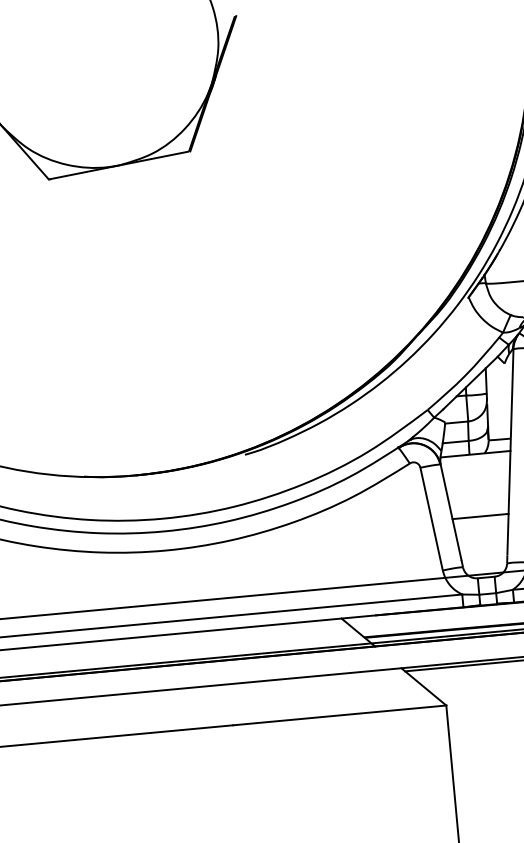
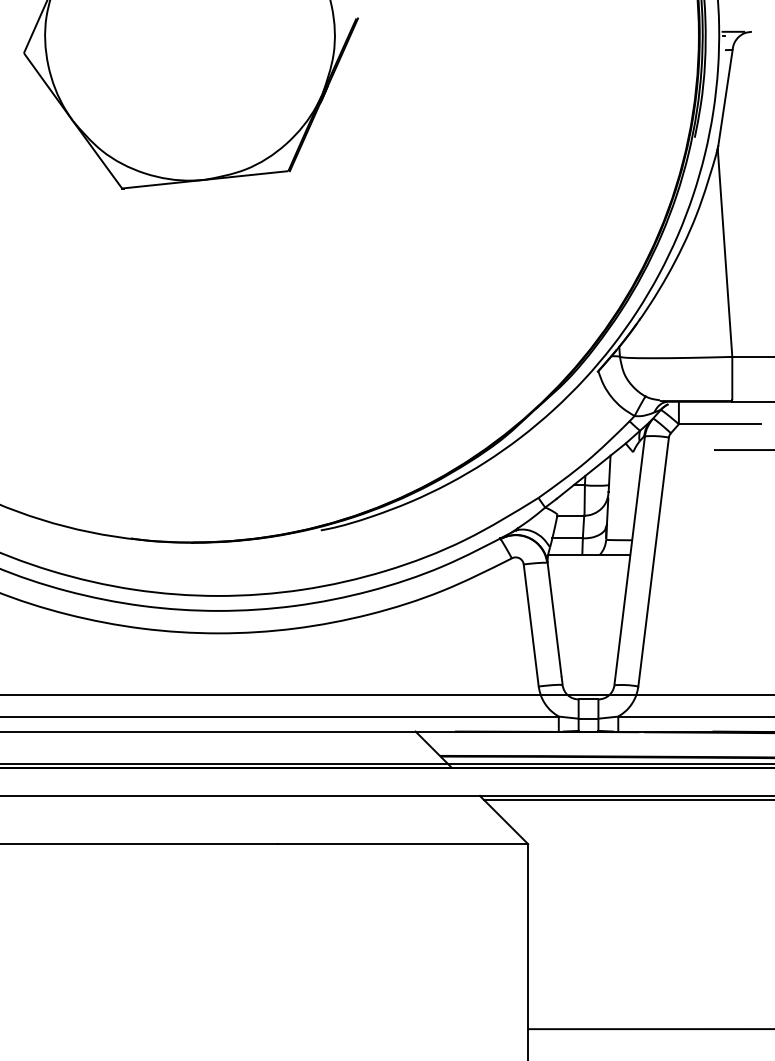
line: (480, 516) -> (588, 627), removed

